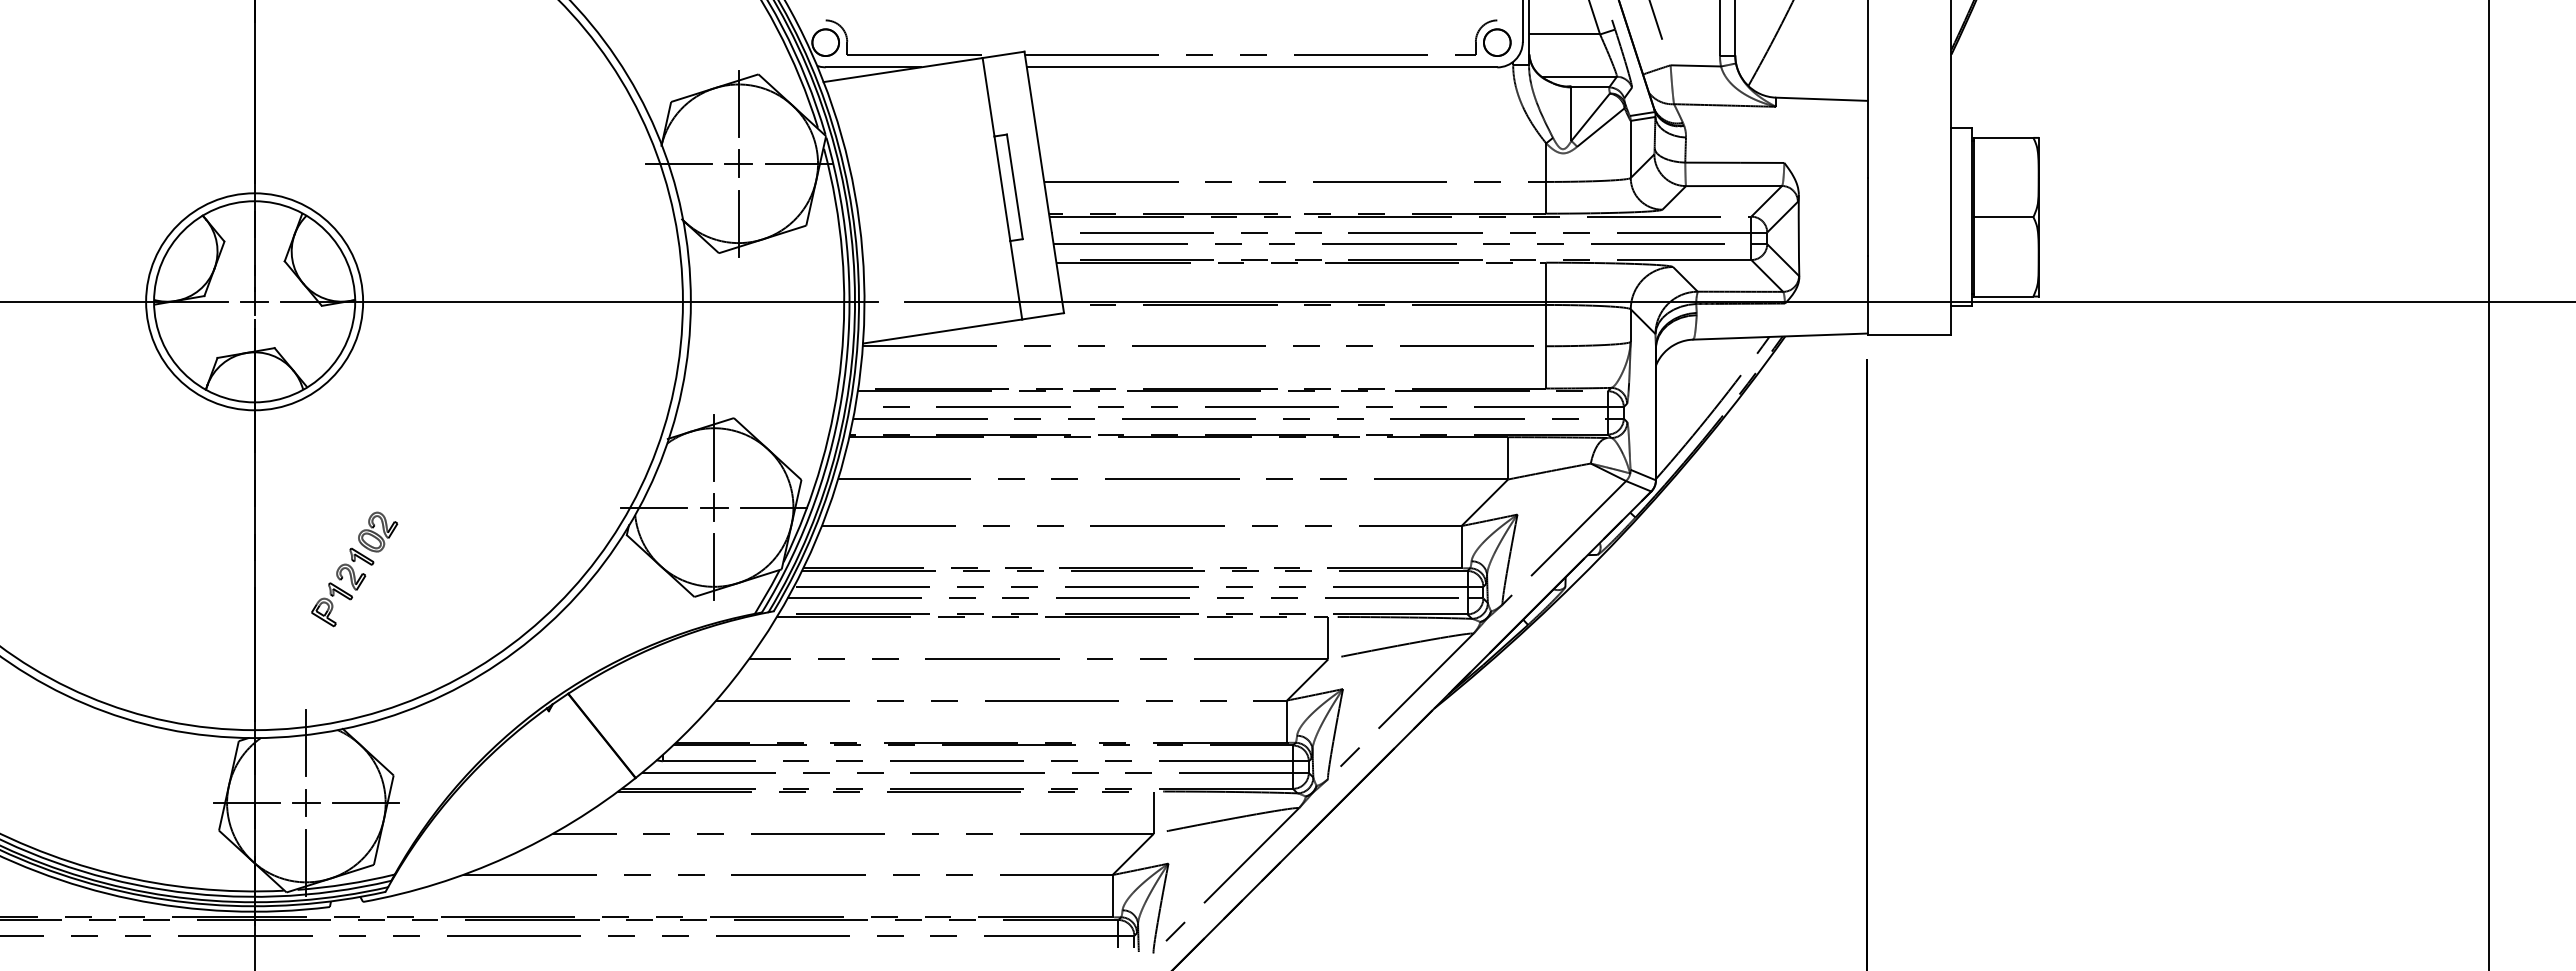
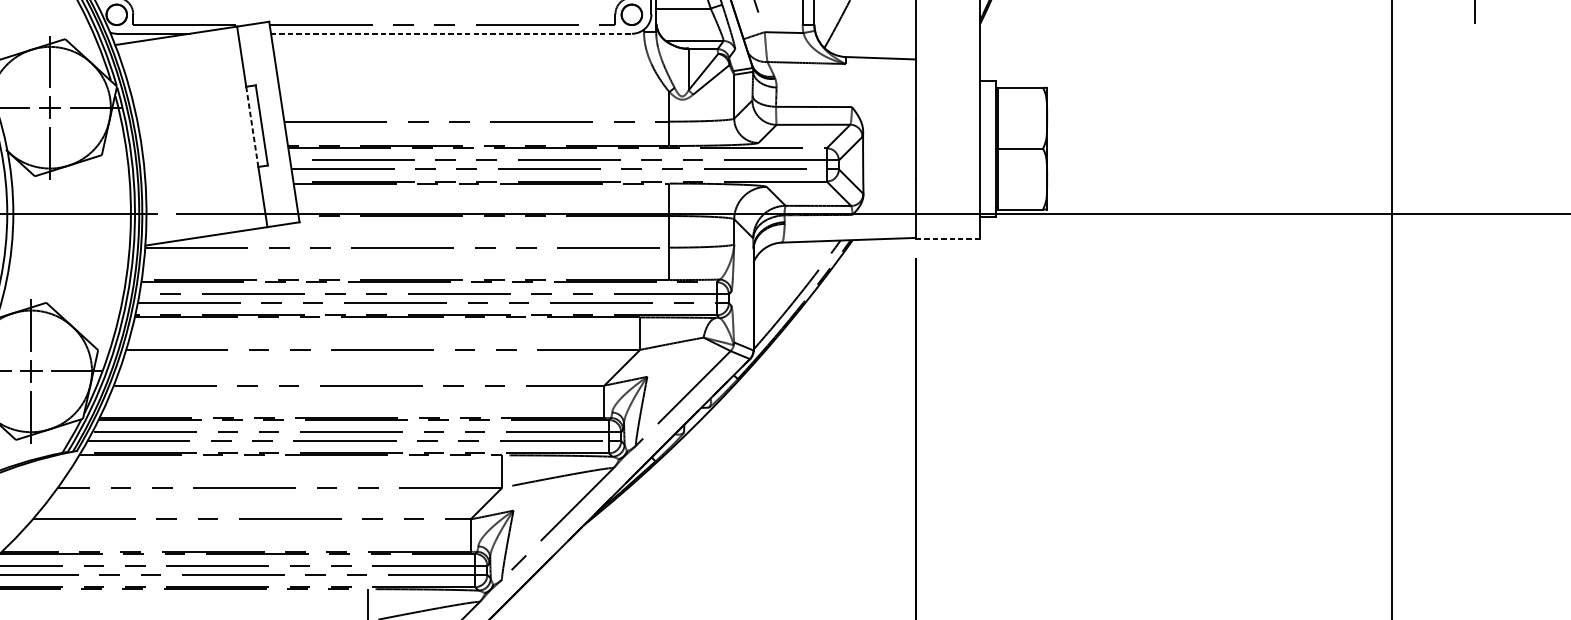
line: (1262, 67) -> (451, 33), solid -> dashed
line: (1002, 188) -> (252, 126), solid -> dashed
line: (1909, 335) -> (948, 239), solid -> dashed

